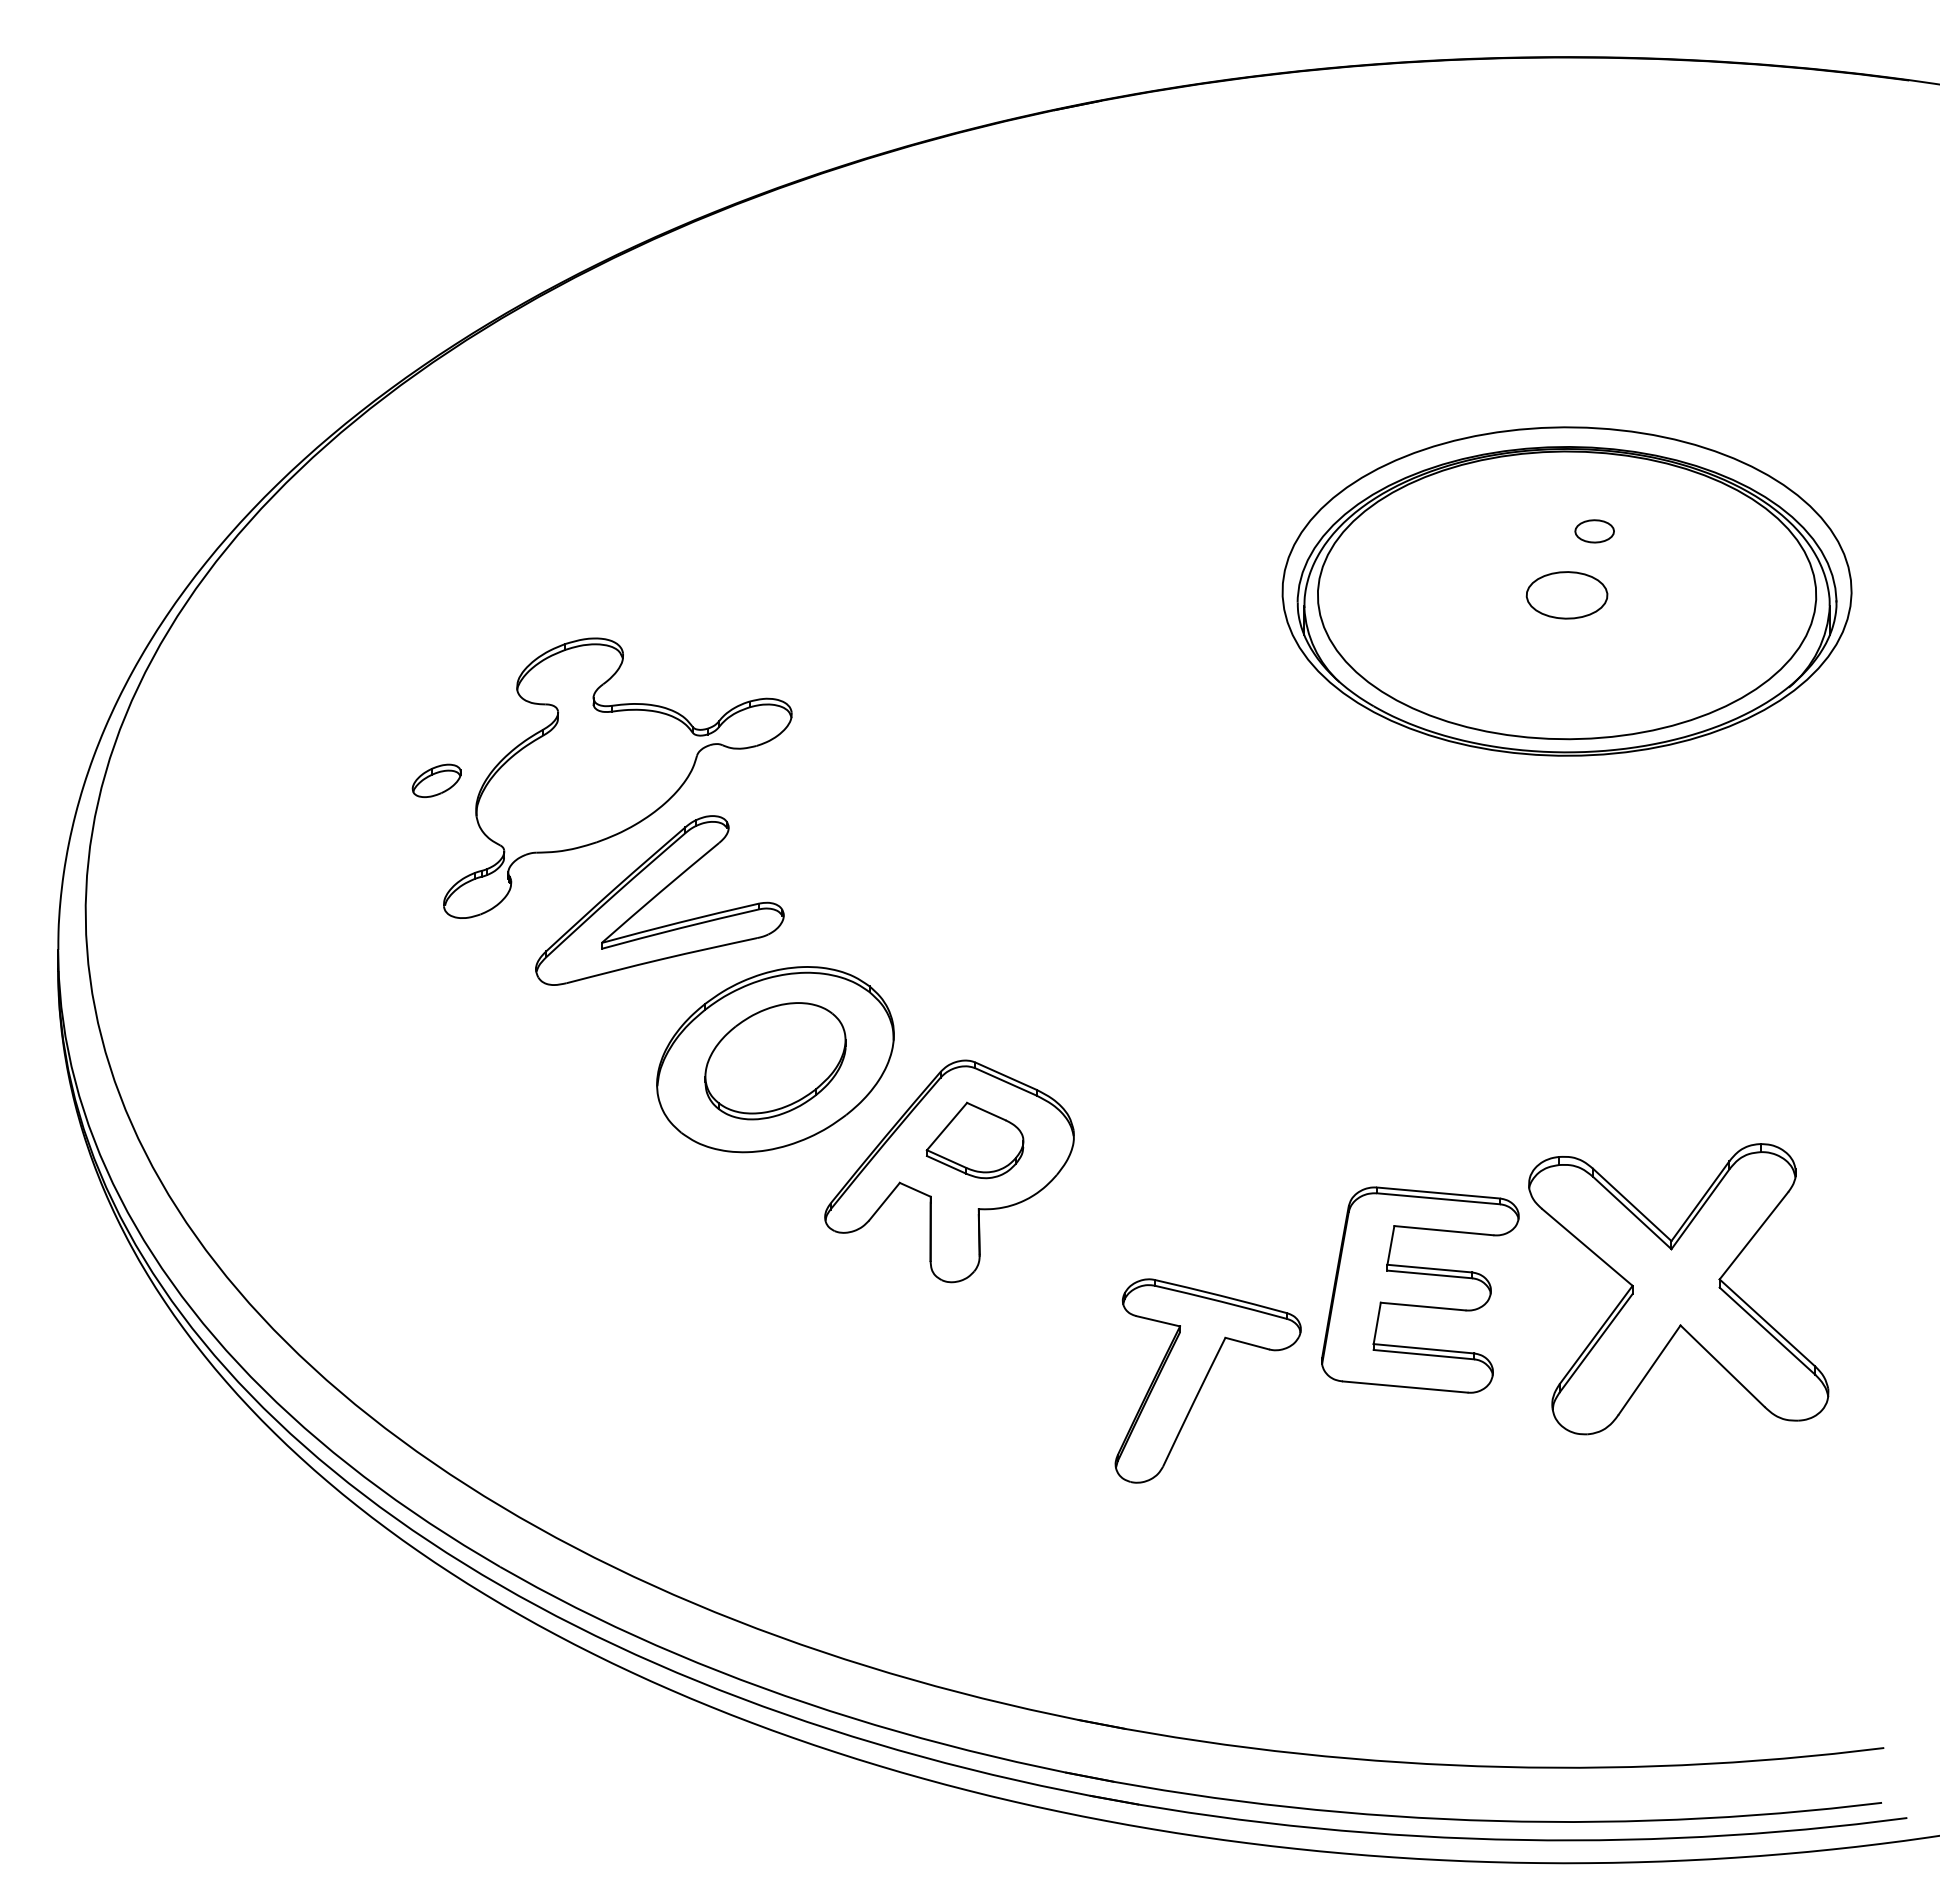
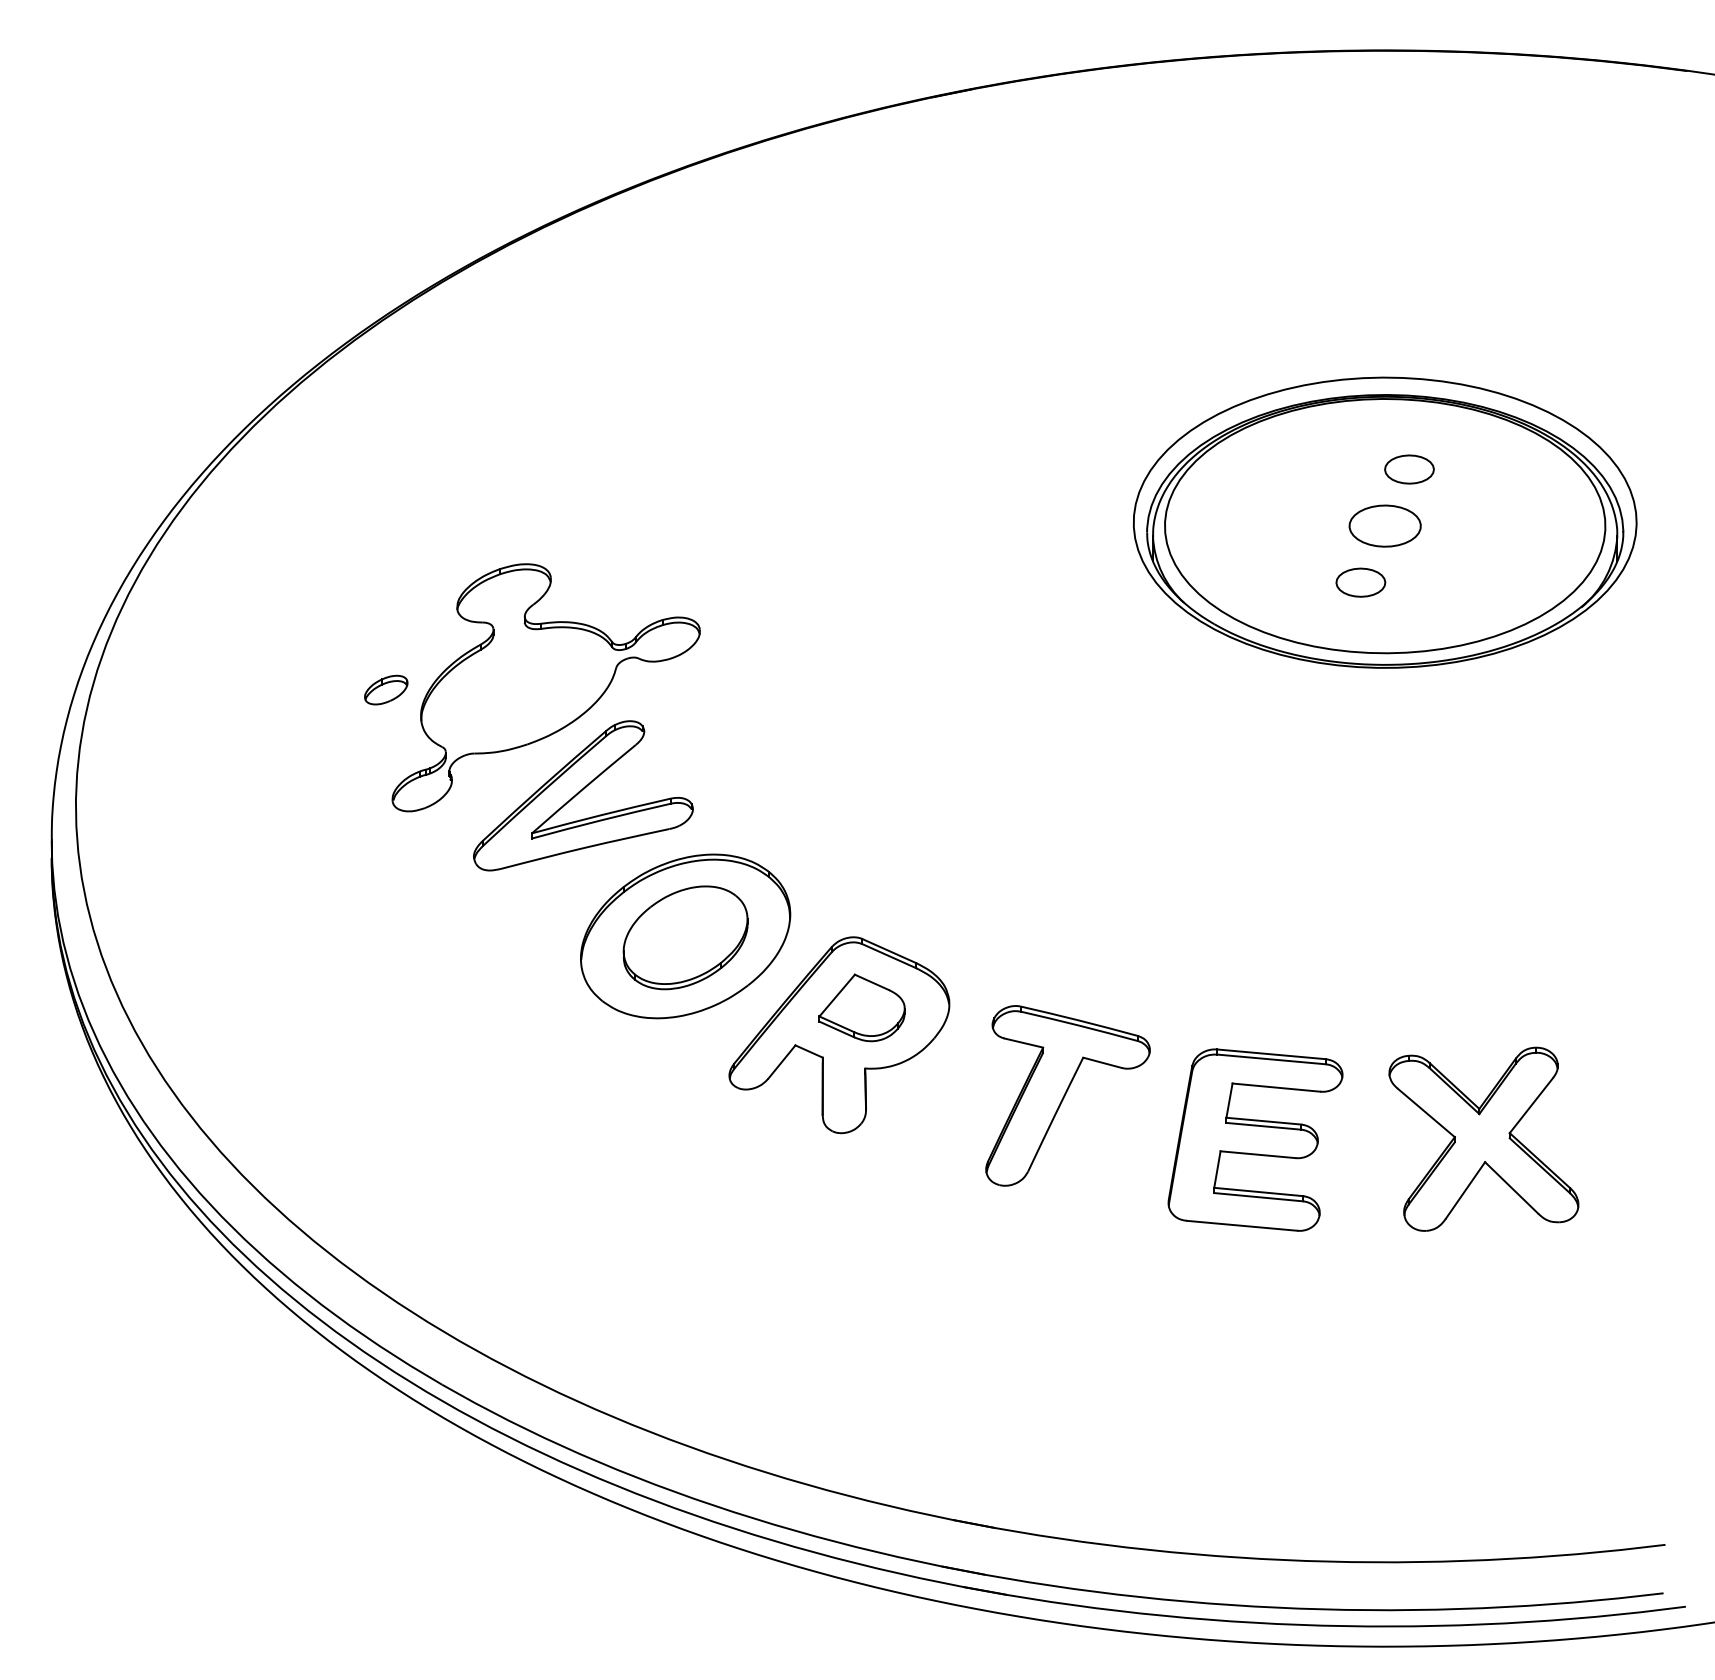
part: (1594, 531) -> (1409, 469), size x1.43
part: (1539, 659) -> (1360, 582), added
part: (1678, 1288) -> (1483, 1138), size x0.71
part: (1207, 1380) -> (1067, 1095), moved

